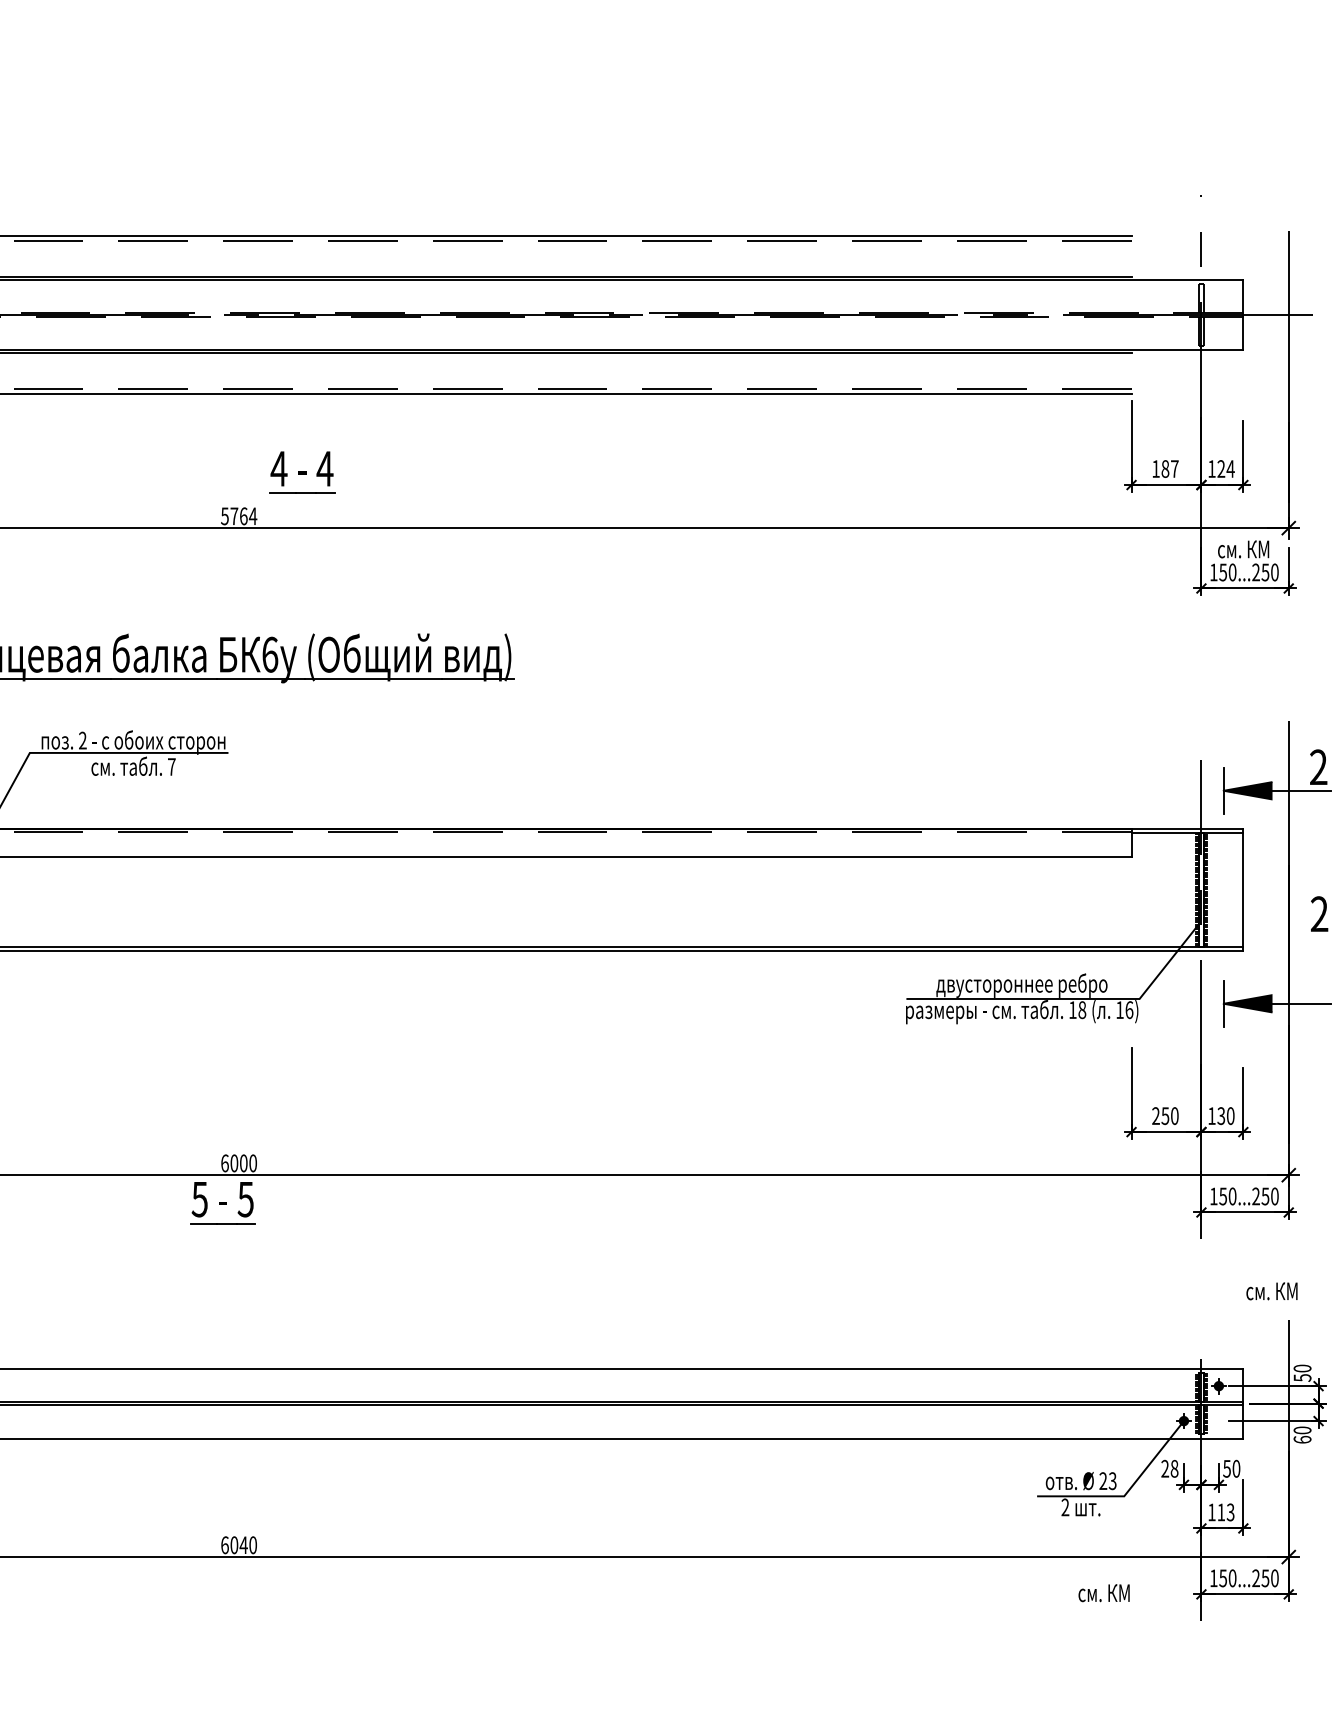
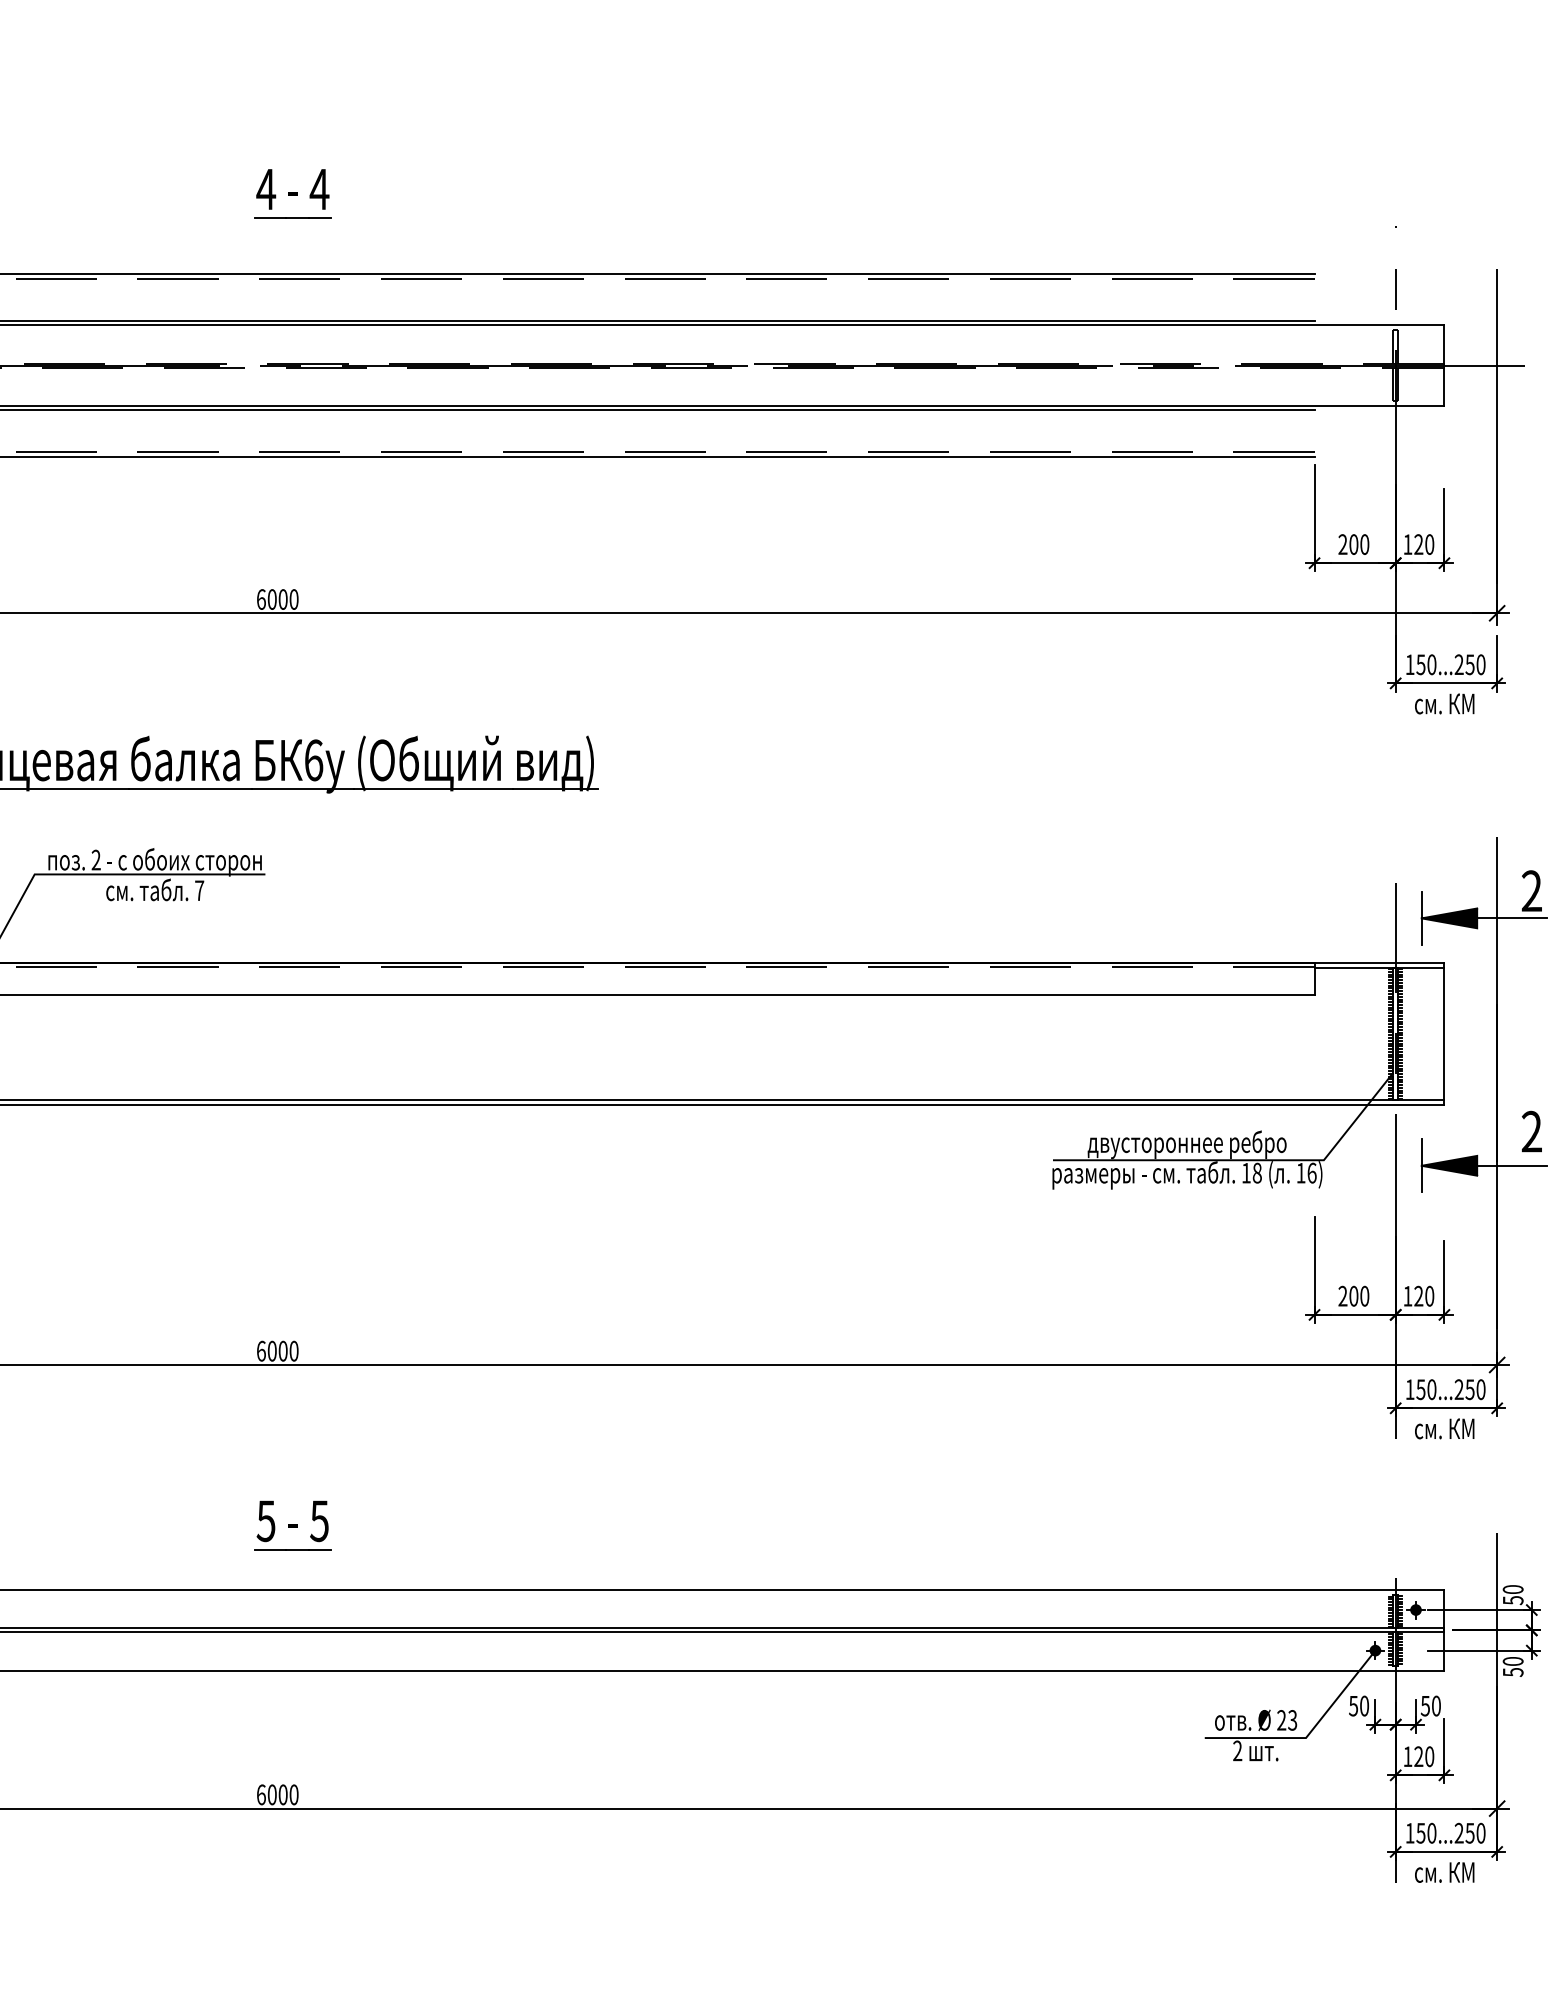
text: (1165, 468) -> (1353, 544), 187 -> 200
text: (1230, 468) -> (1429, 544), 124 -> 120
part: (301, 472) -> (292, 193), moved
text: (238, 516) -> (277, 599), 5764 -> 6000
text: (1243, 549) -> (1444, 703), moved
text: (1319, 913) -> (1531, 1131), moved
text: (1165, 1115) -> (1353, 1295), 250 -> 200
text: (1221, 1116) -> (1418, 1296), 130 -> 120
part: (222, 1203) -> (292, 1525), moved
text: (1271, 1291) -> (1444, 1428), moved
text: (1301, 1439) -> (1512, 1671), 60 -> 50
text: (1170, 1468) -> (1359, 1705), 28 -> 50
text: (1226, 1512) -> (1424, 1756), 113 -> 120
text: (244, 1544) -> (283, 1794), 6040 -> 6000
text: (1103, 1593) -> (1444, 1872), moved

